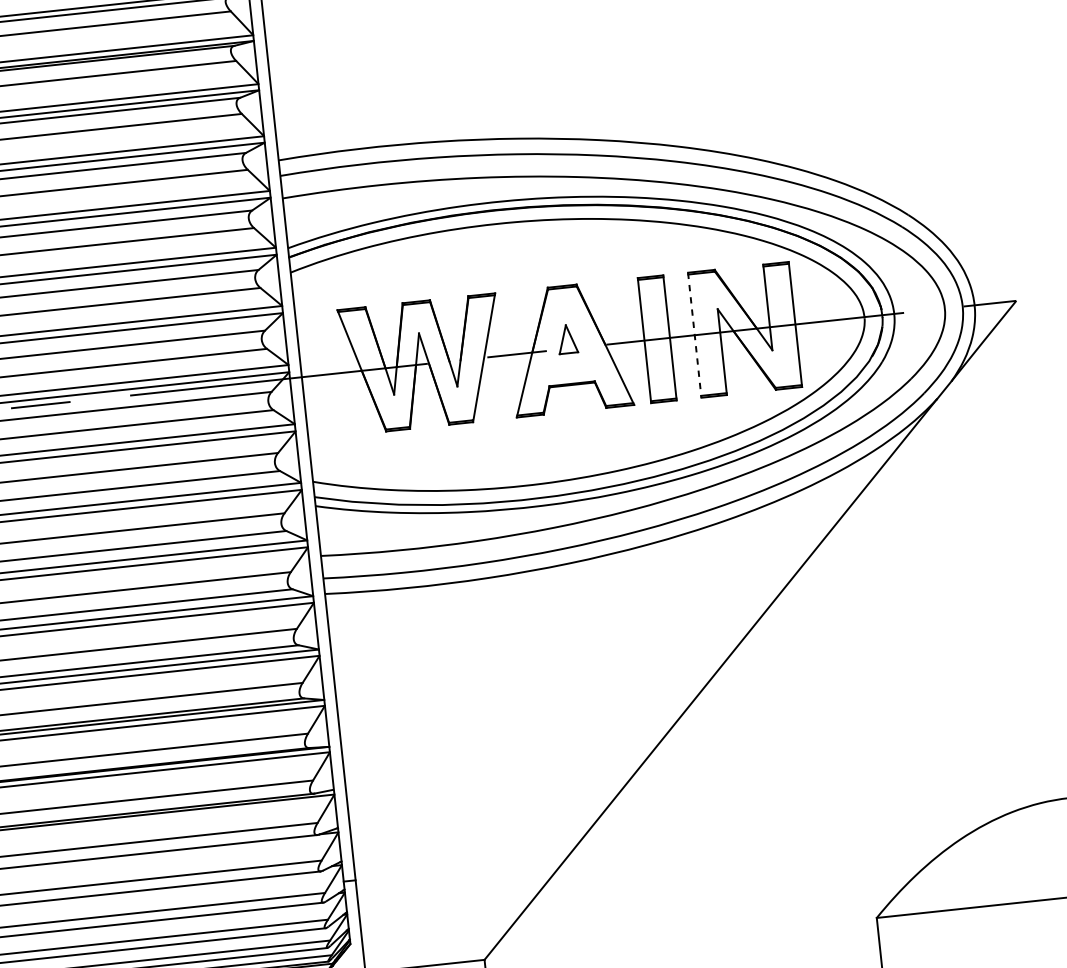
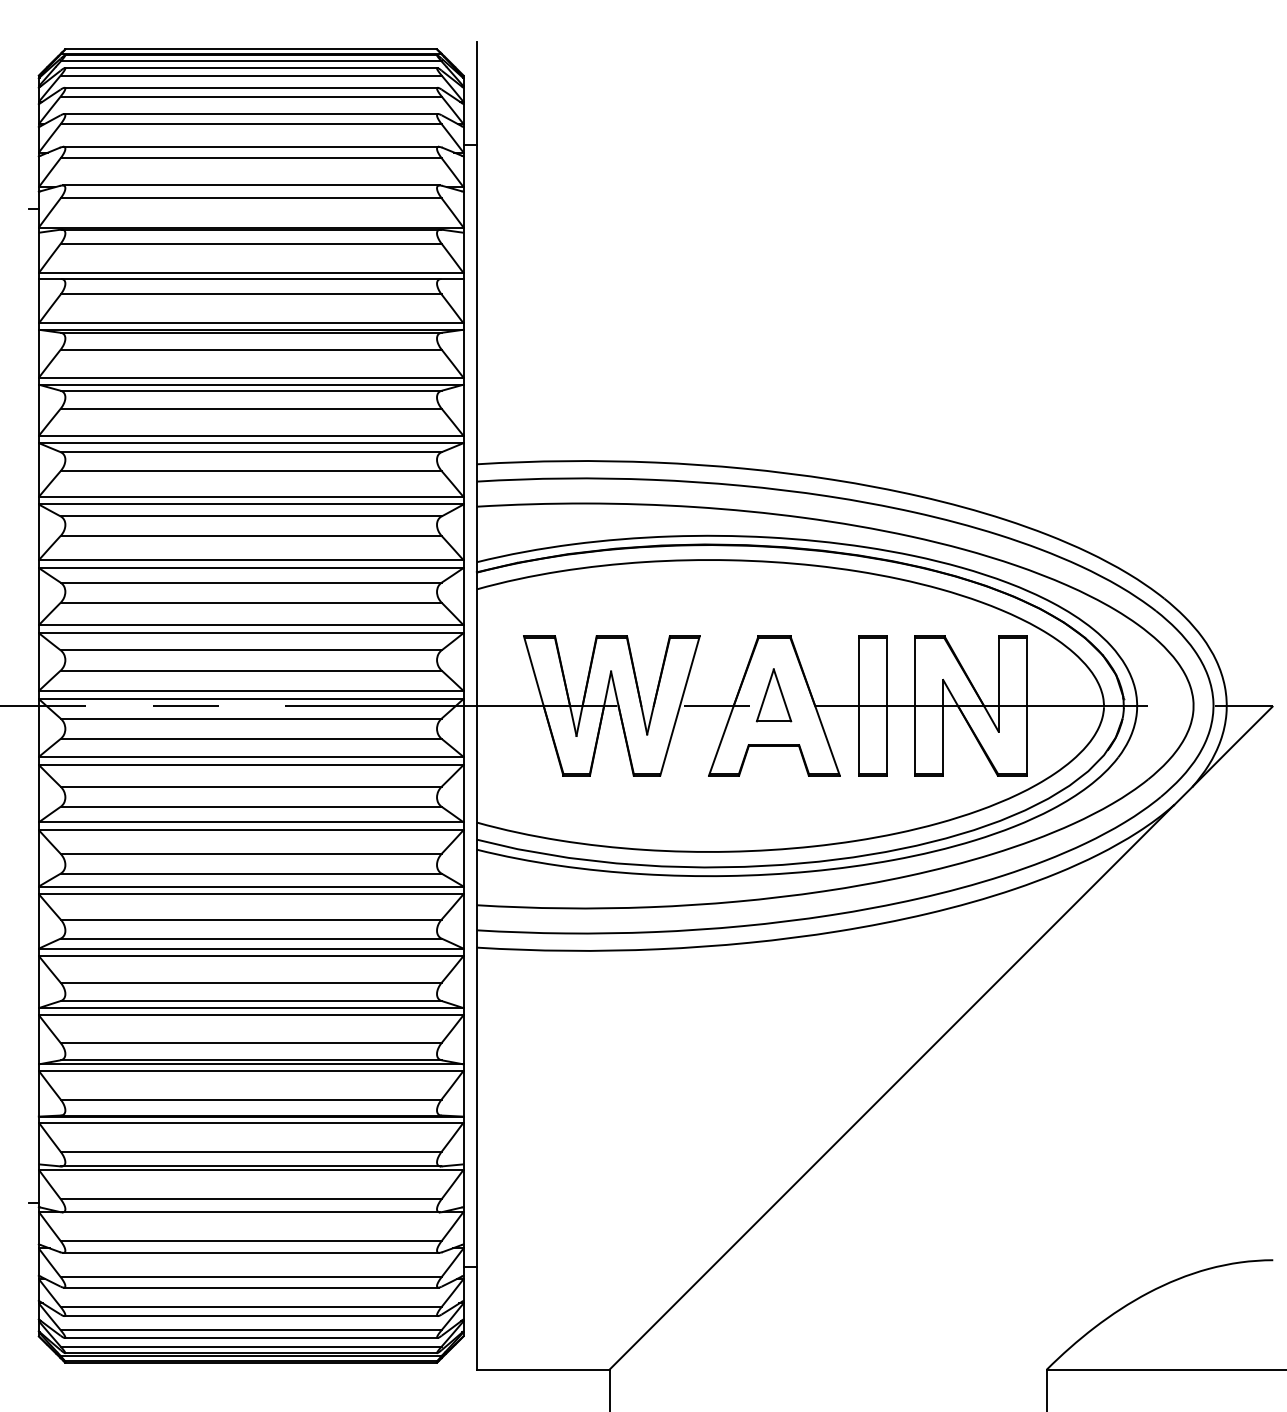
line: (694, 335) -> (914, 706), dashed -> solid
part: (566, 339) -> (773, 695), size x1.67

